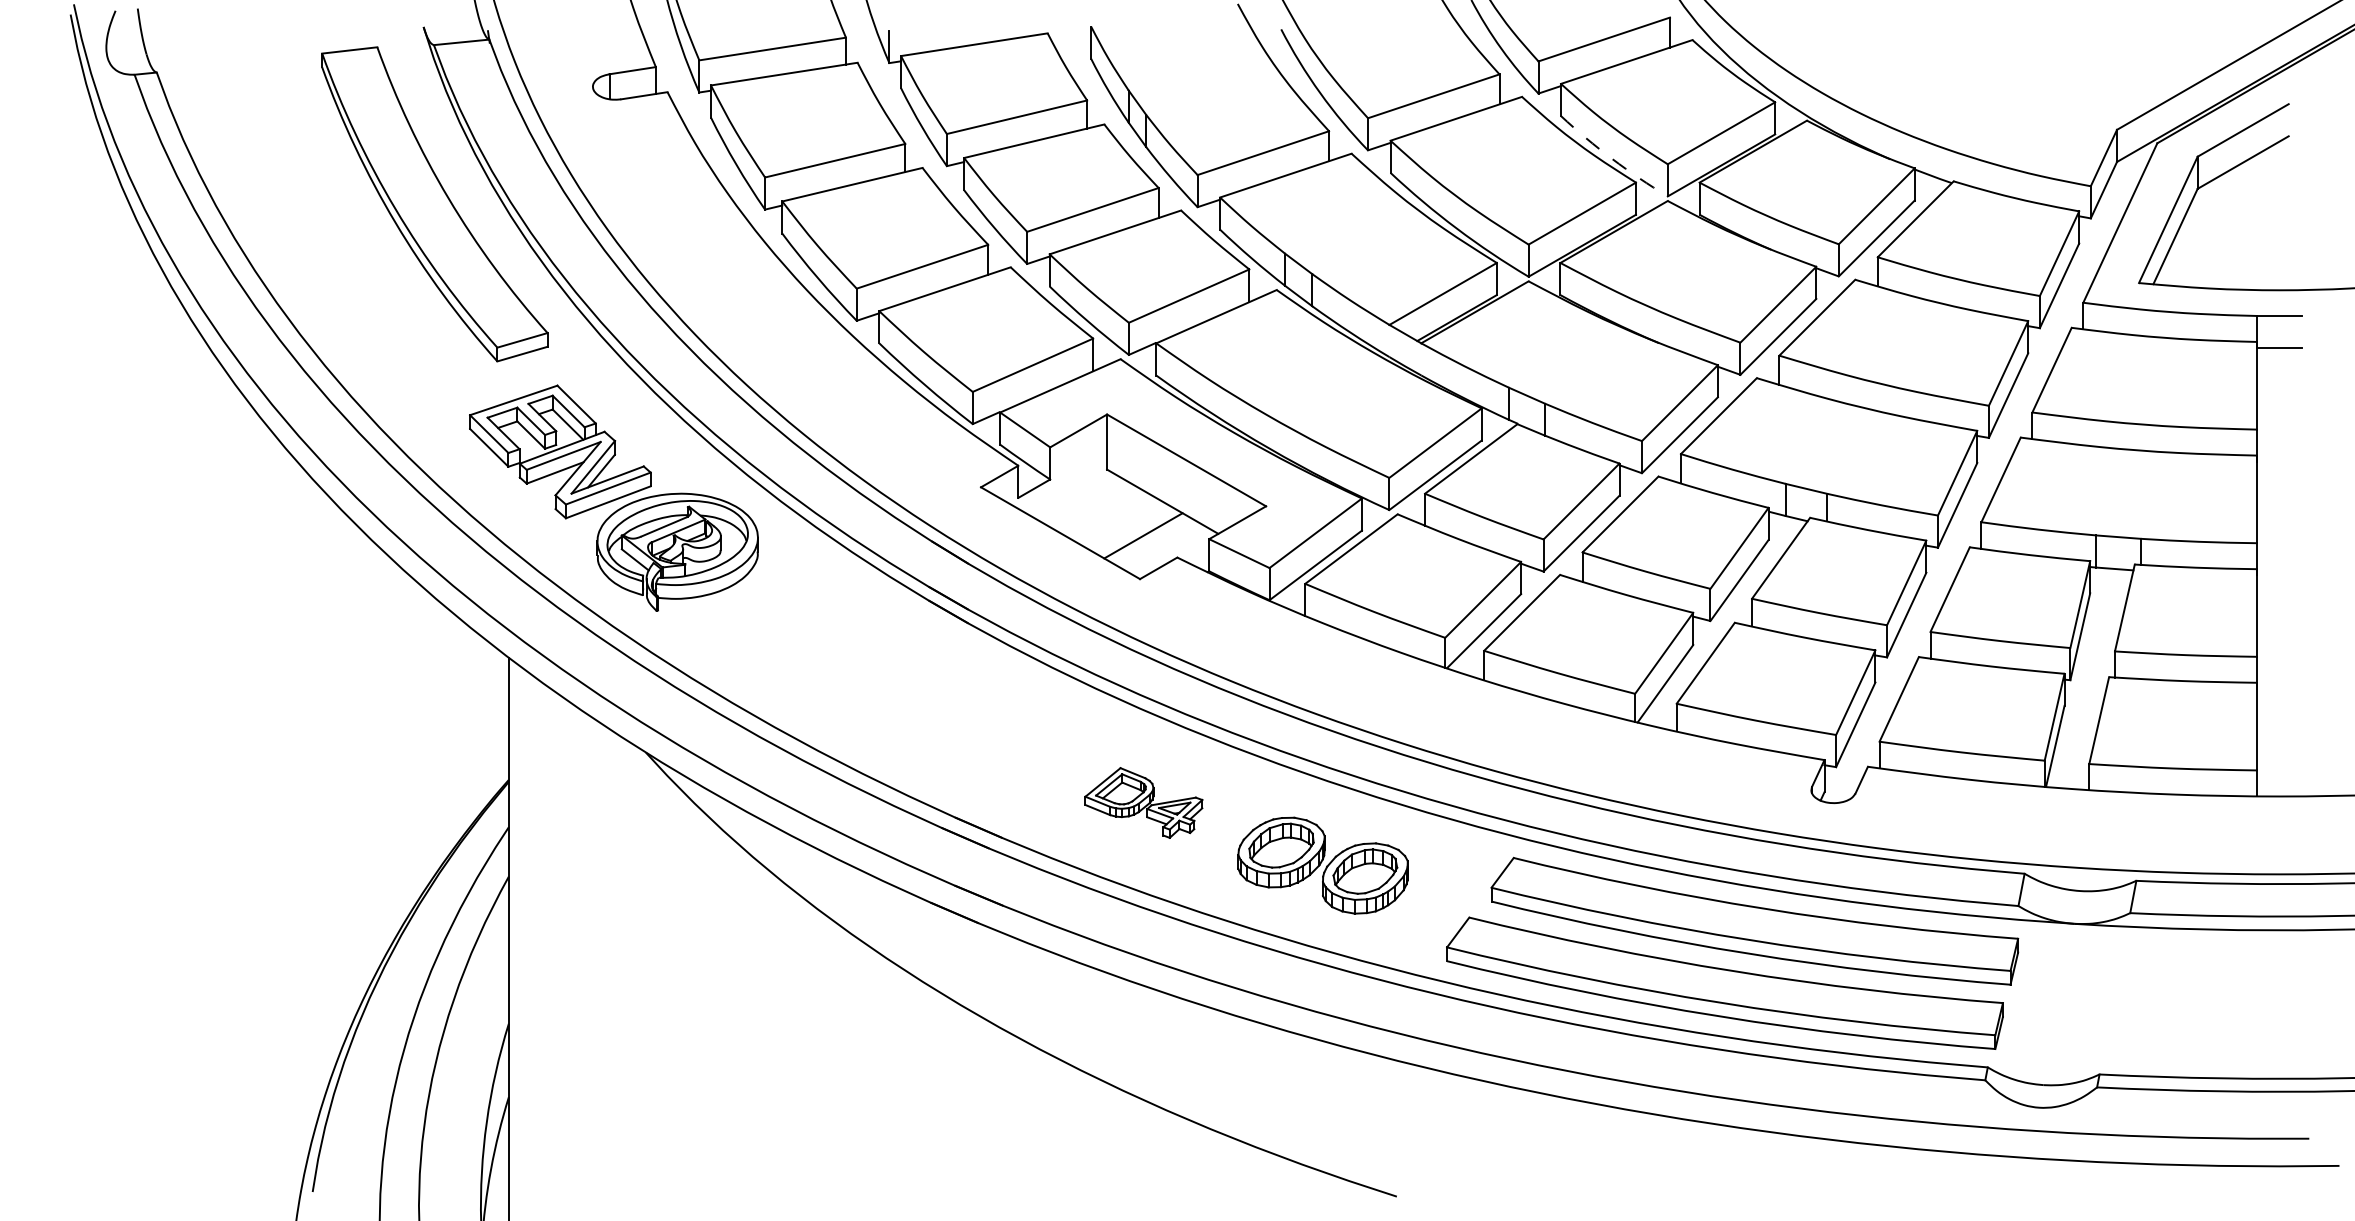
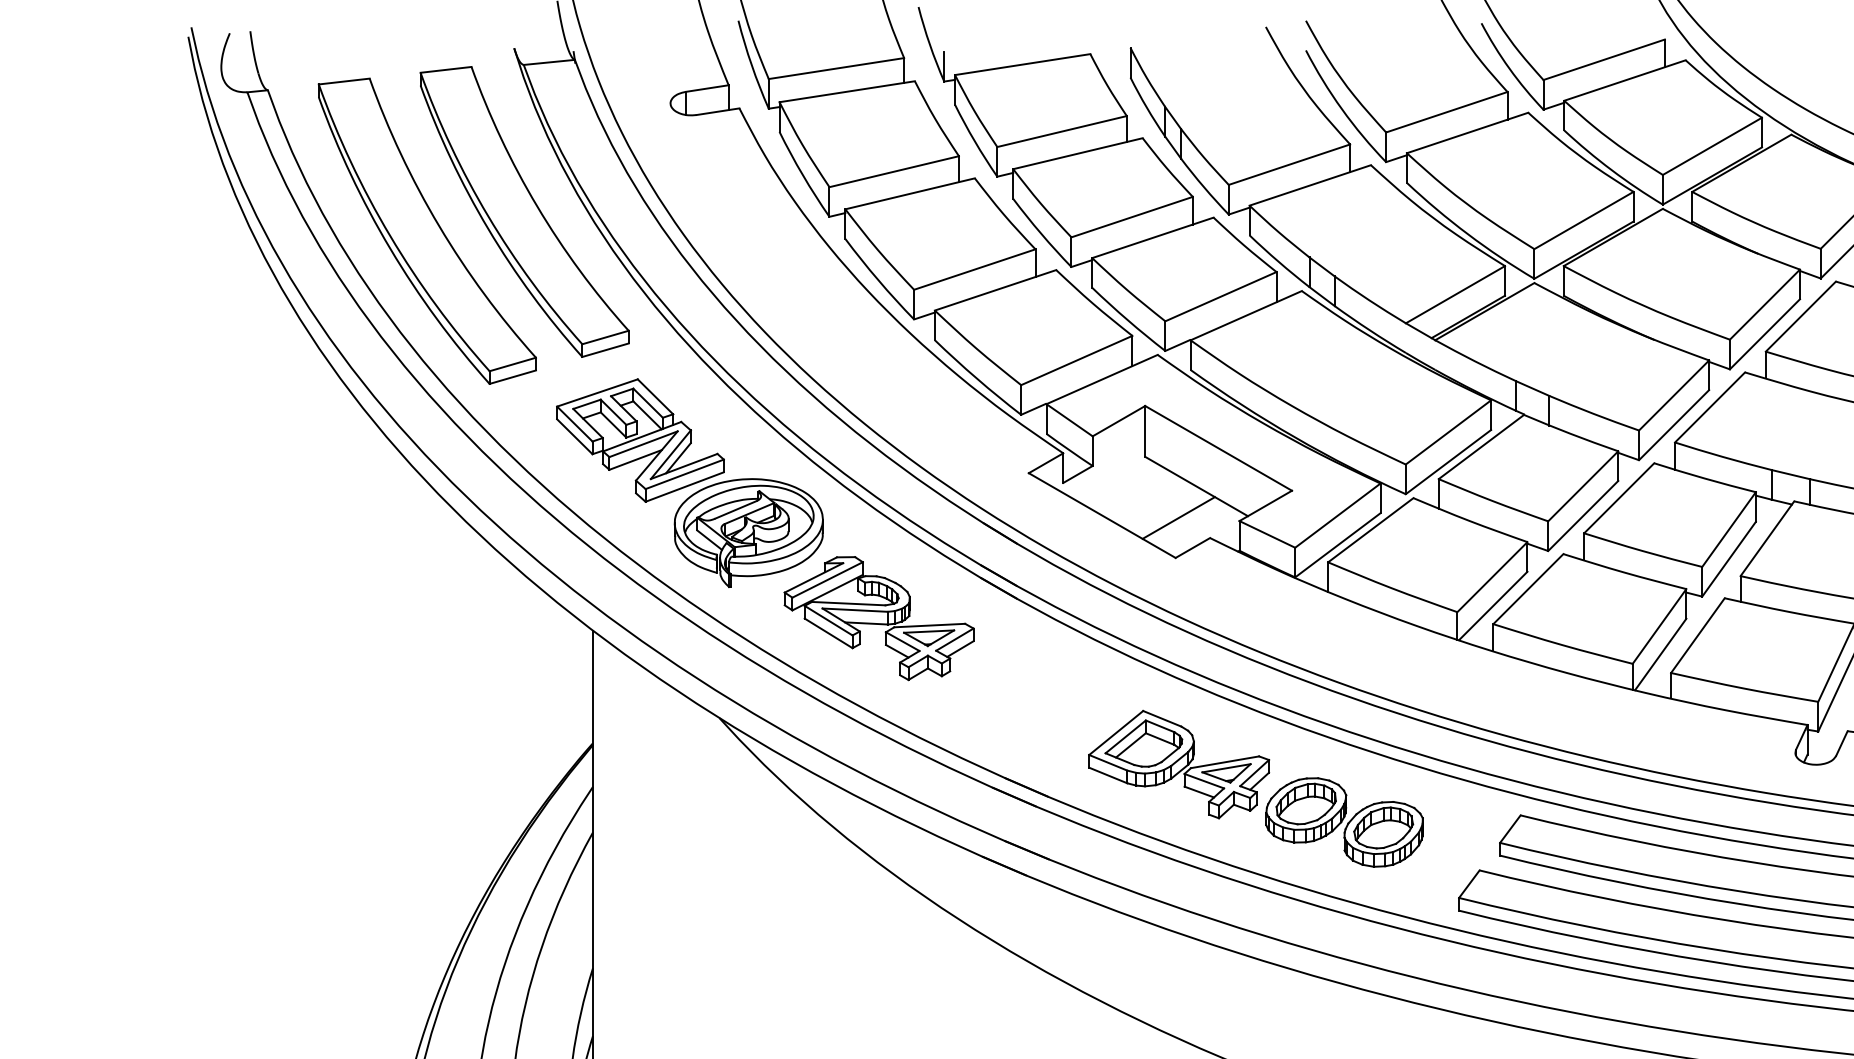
arc: (1612, 159) -> (1611, 170), dashed -> solid
part: (329, 225) -> (427, 231), added
part: (818, 644) -> (878, 618), added
part: (1143, 802) -> (1178, 764), size x1.67

